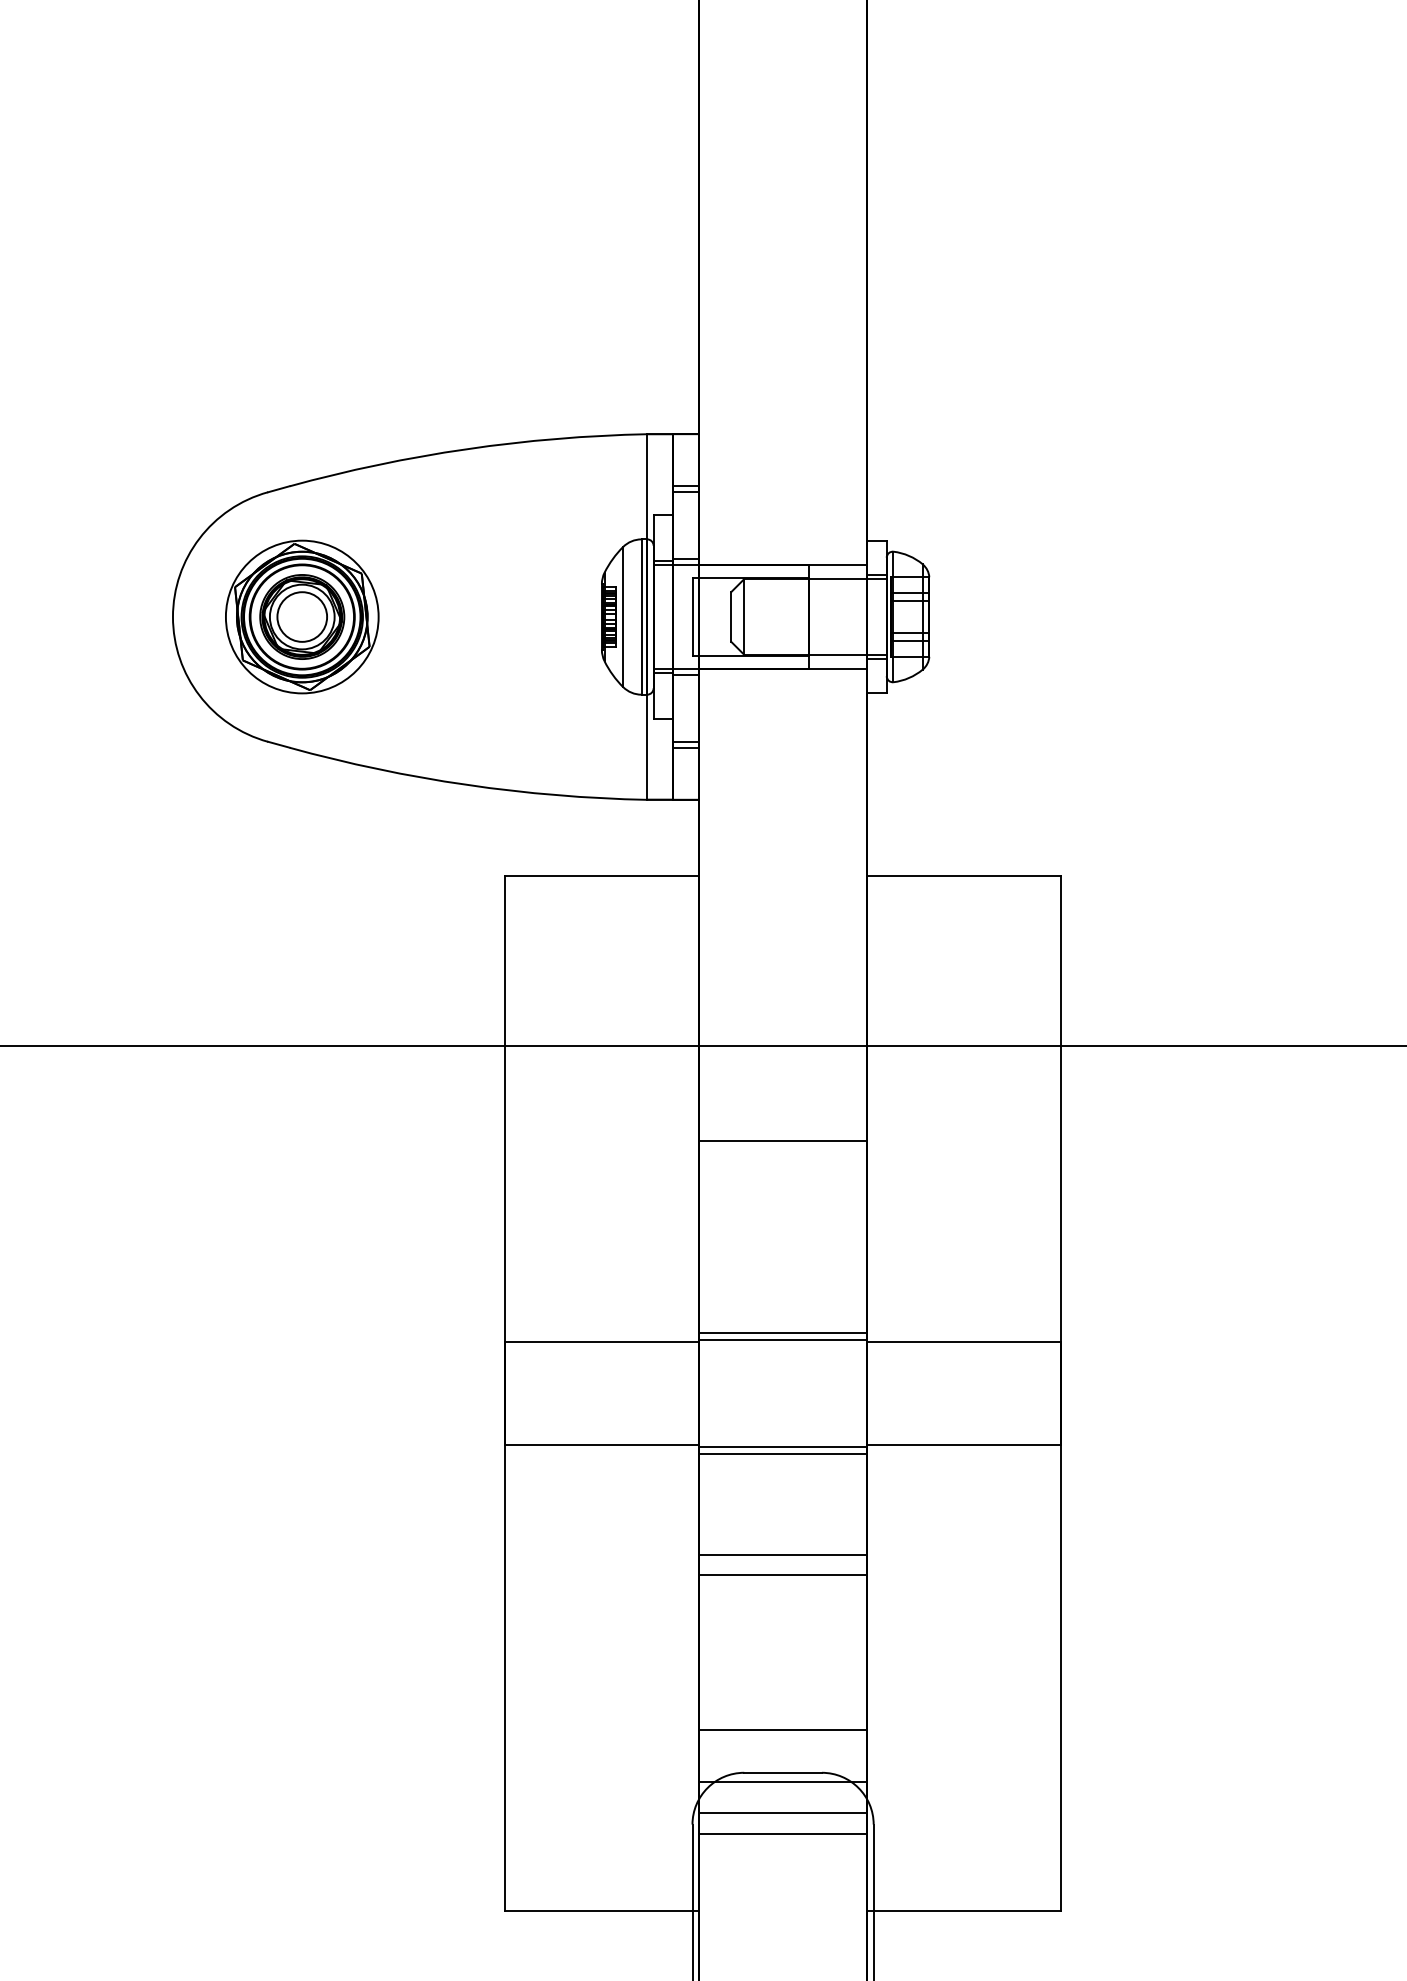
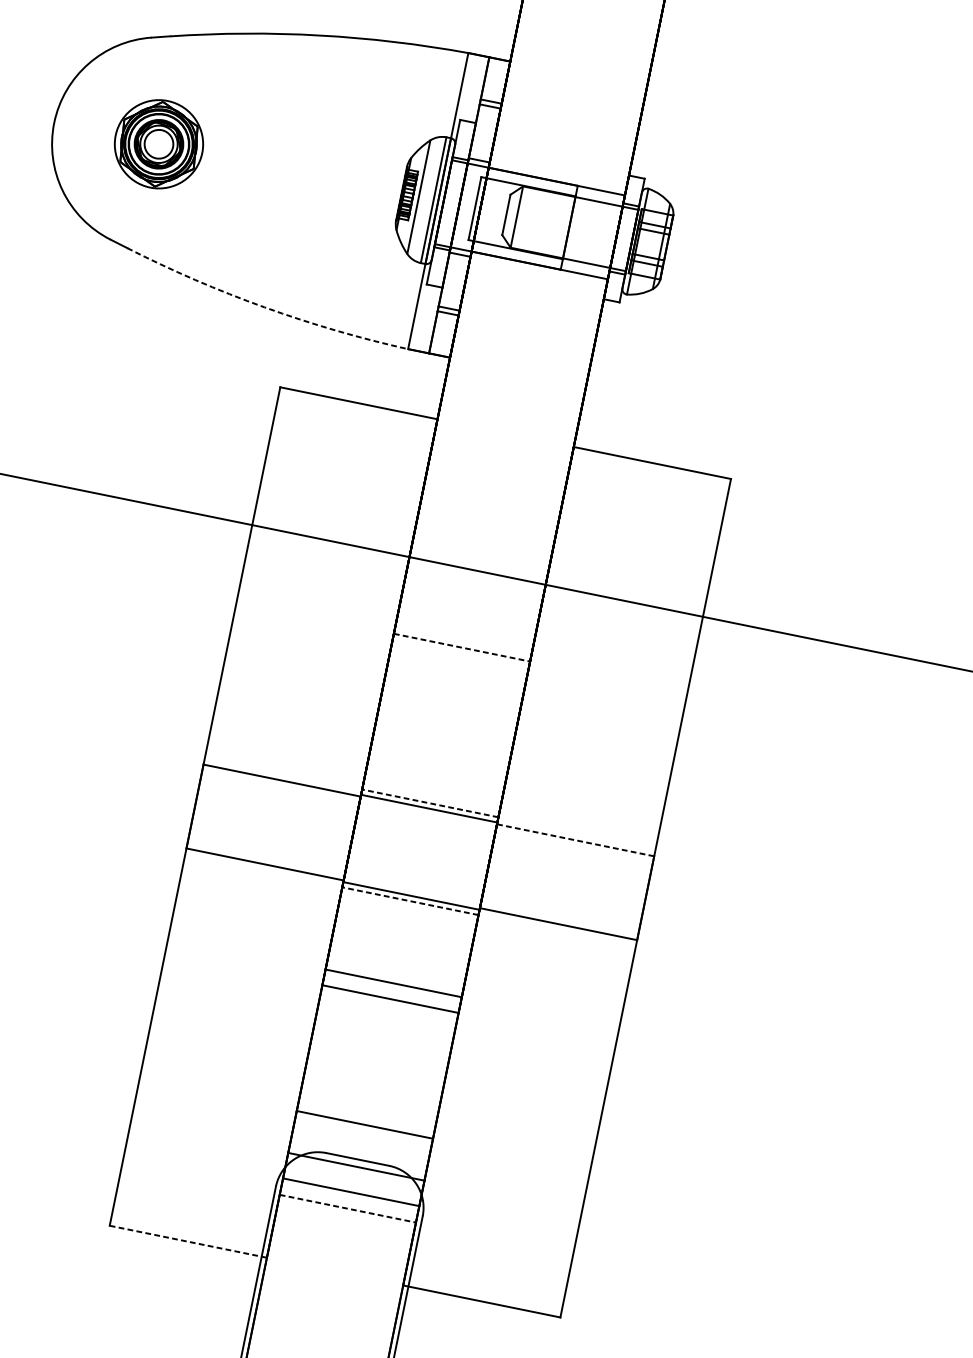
part: (302, 616) -> (159, 143), size x0.7
arc: (466, 784) -> (264, 306), solid -> dashed
line: (783, 1140) -> (462, 647), solid -> dashed
line: (782, 1333) -> (429, 803), solid -> dashed
line: (963, 1341) -> (575, 839), solid -> dashed
line: (782, 1453) -> (410, 900), solid -> dashed
line: (783, 1833) -> (348, 1208), solid -> dashed
line: (602, 1911) -> (188, 1242), solid -> dashed

